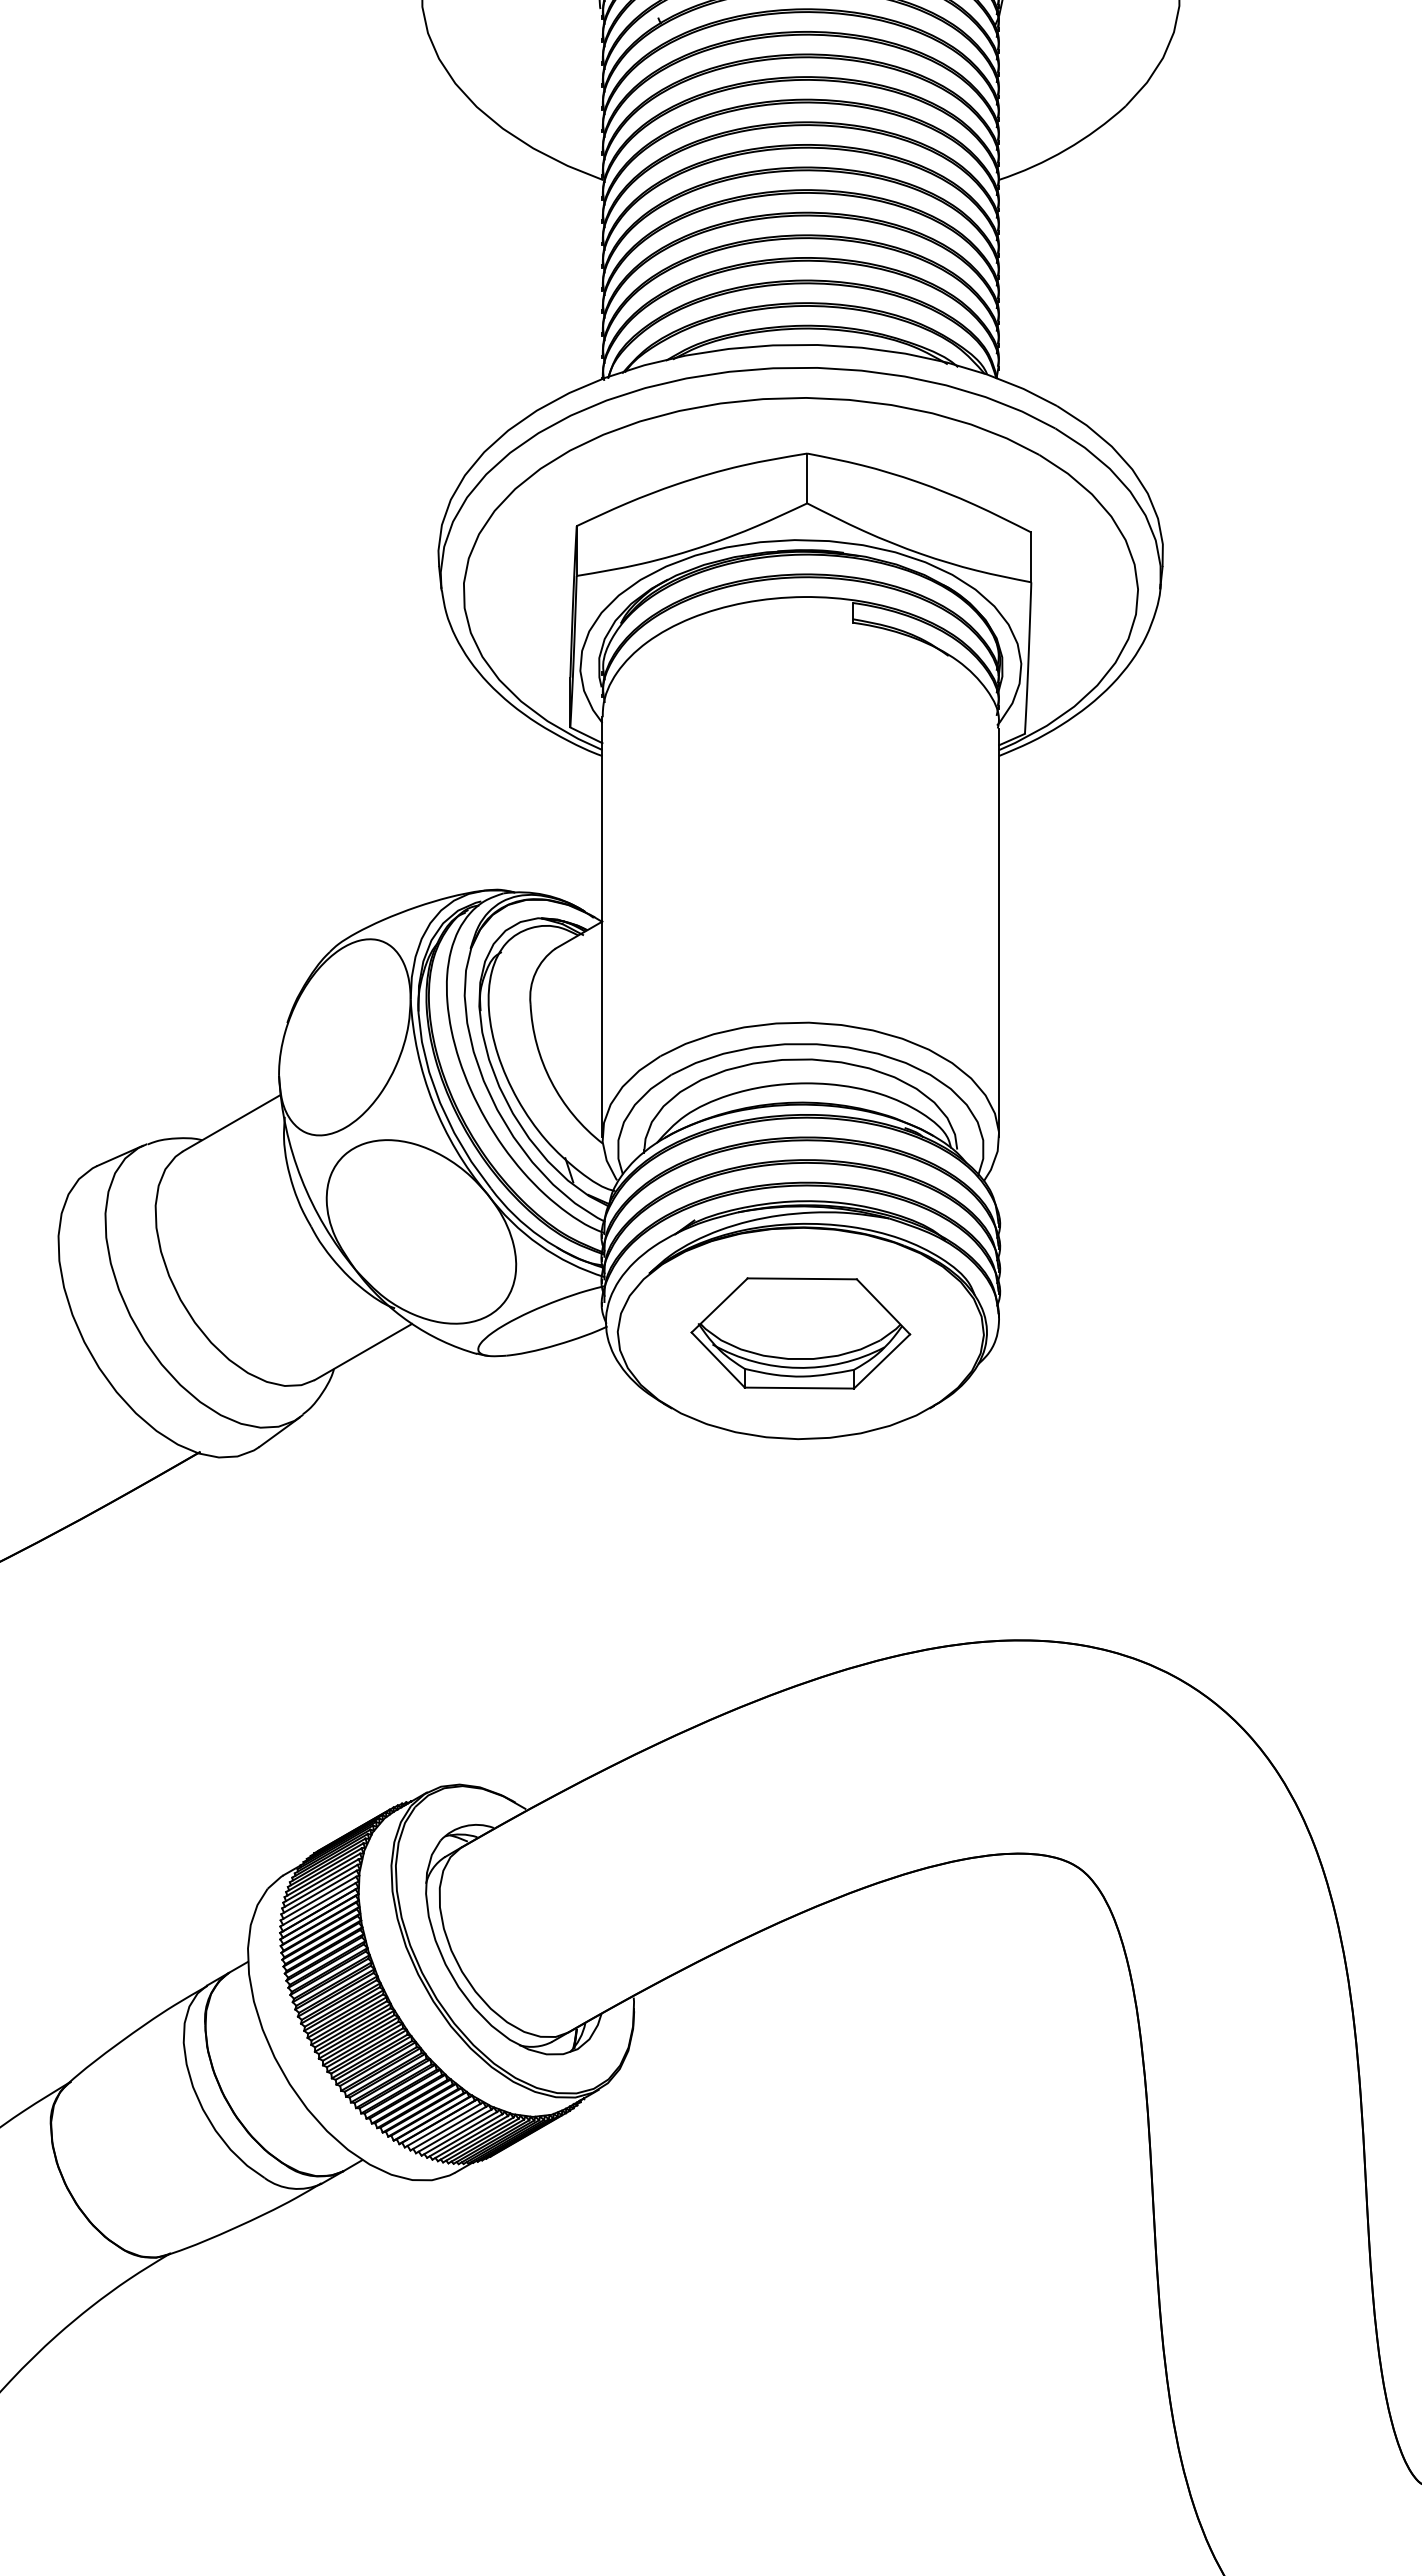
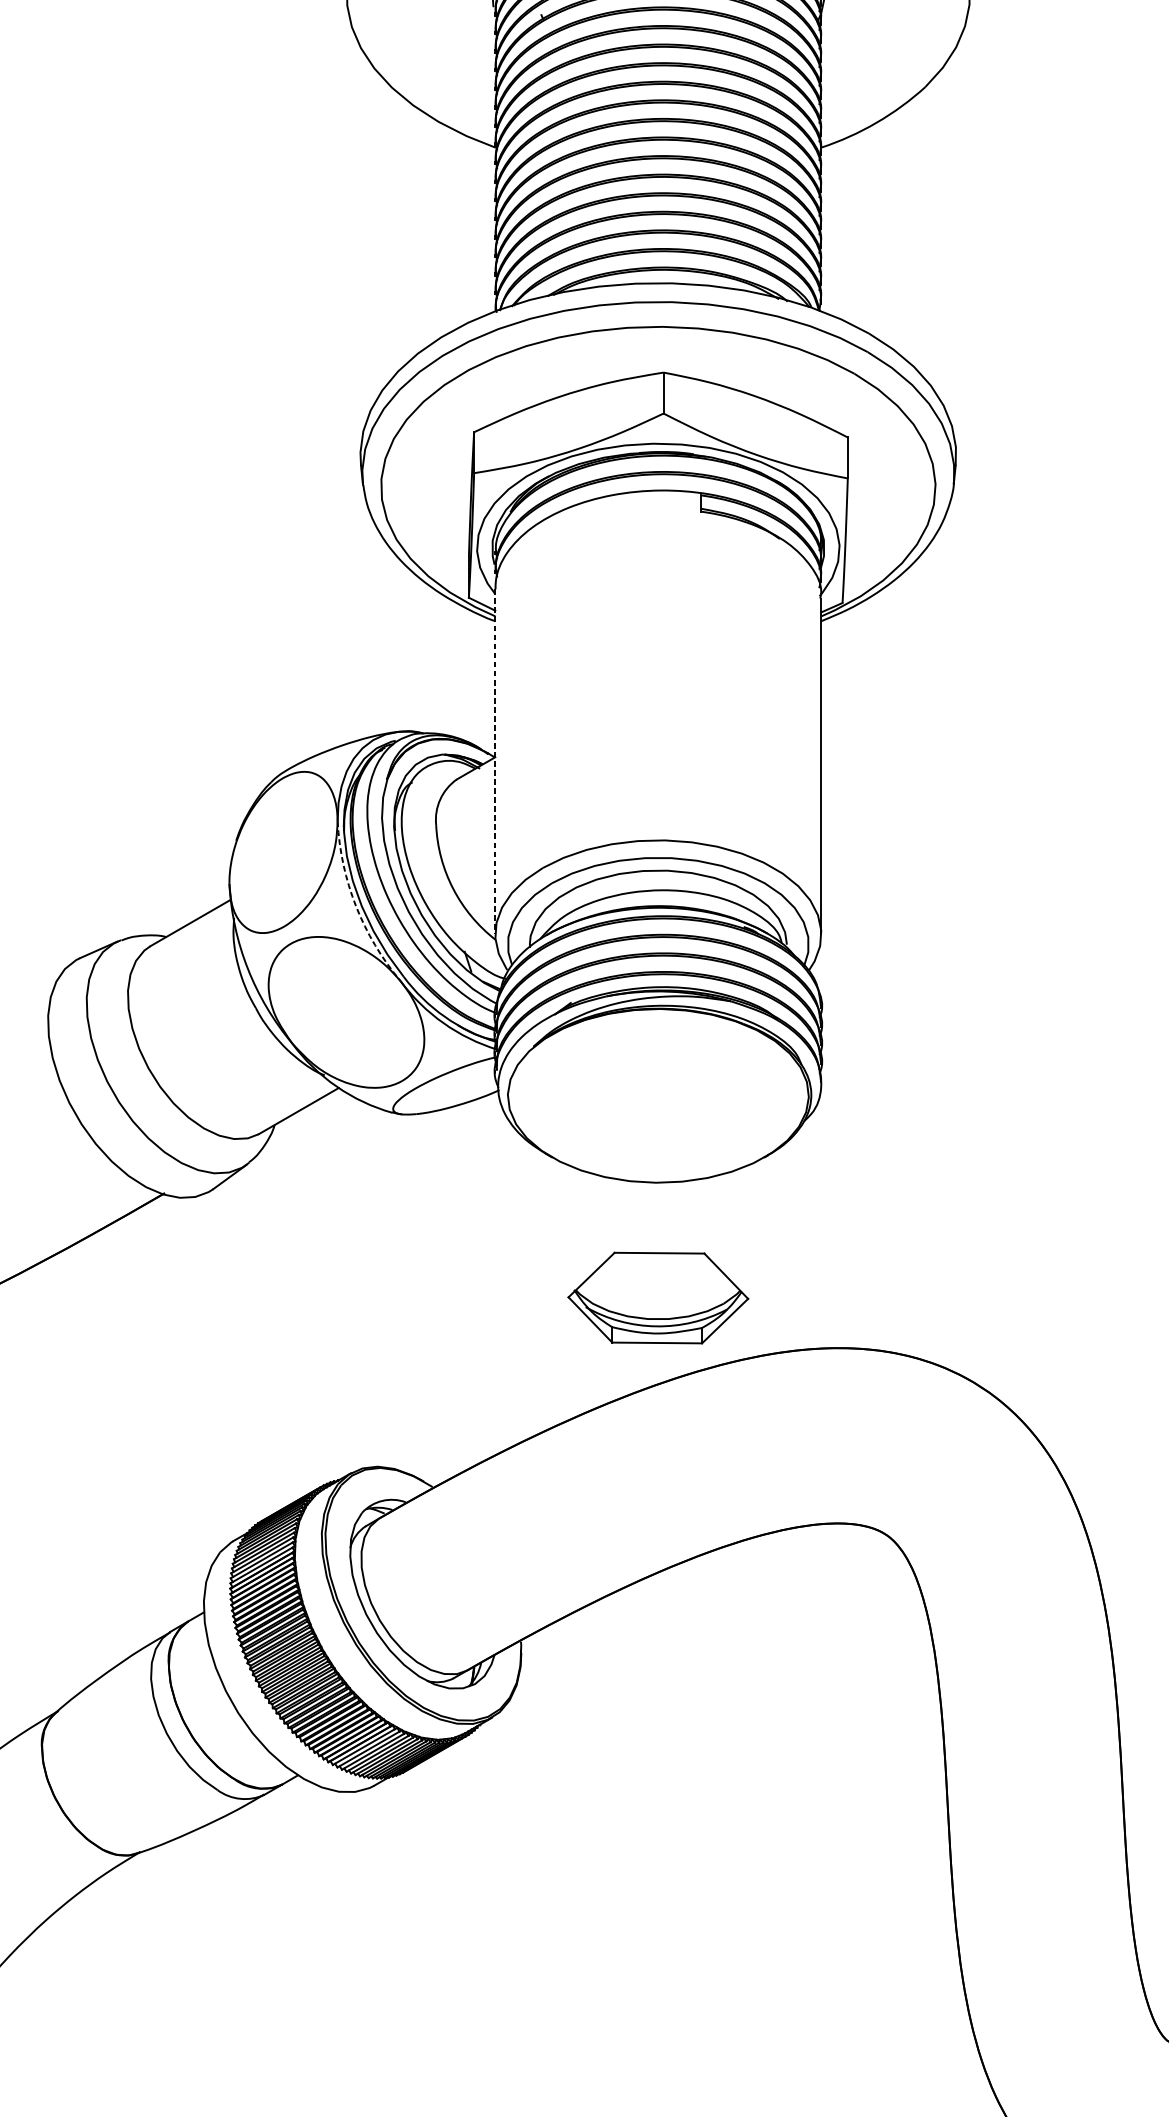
line: (602, 927) -> (495, 762), solid -> dashed
arc: (433, 1102) -> (356, 906), solid -> dashed
part: (800, 1333) -> (658, 1298), moved

